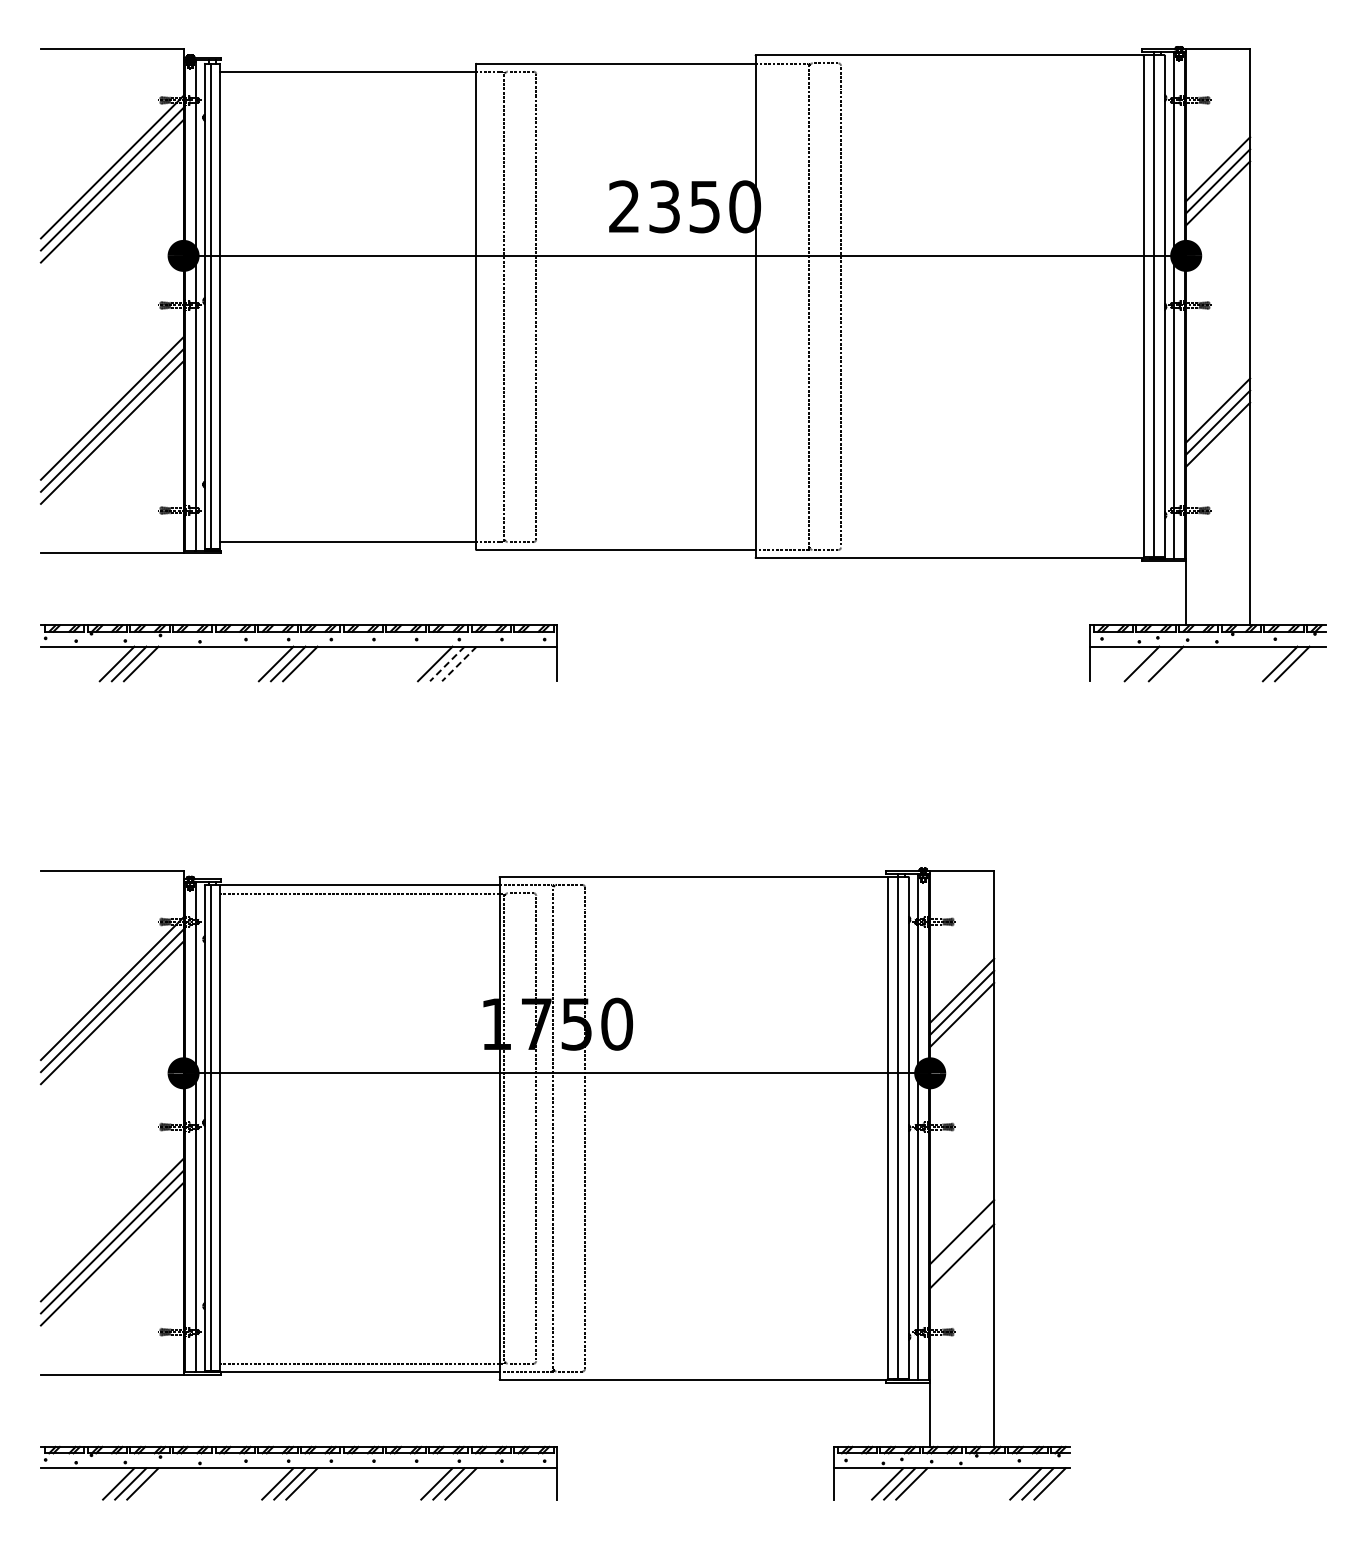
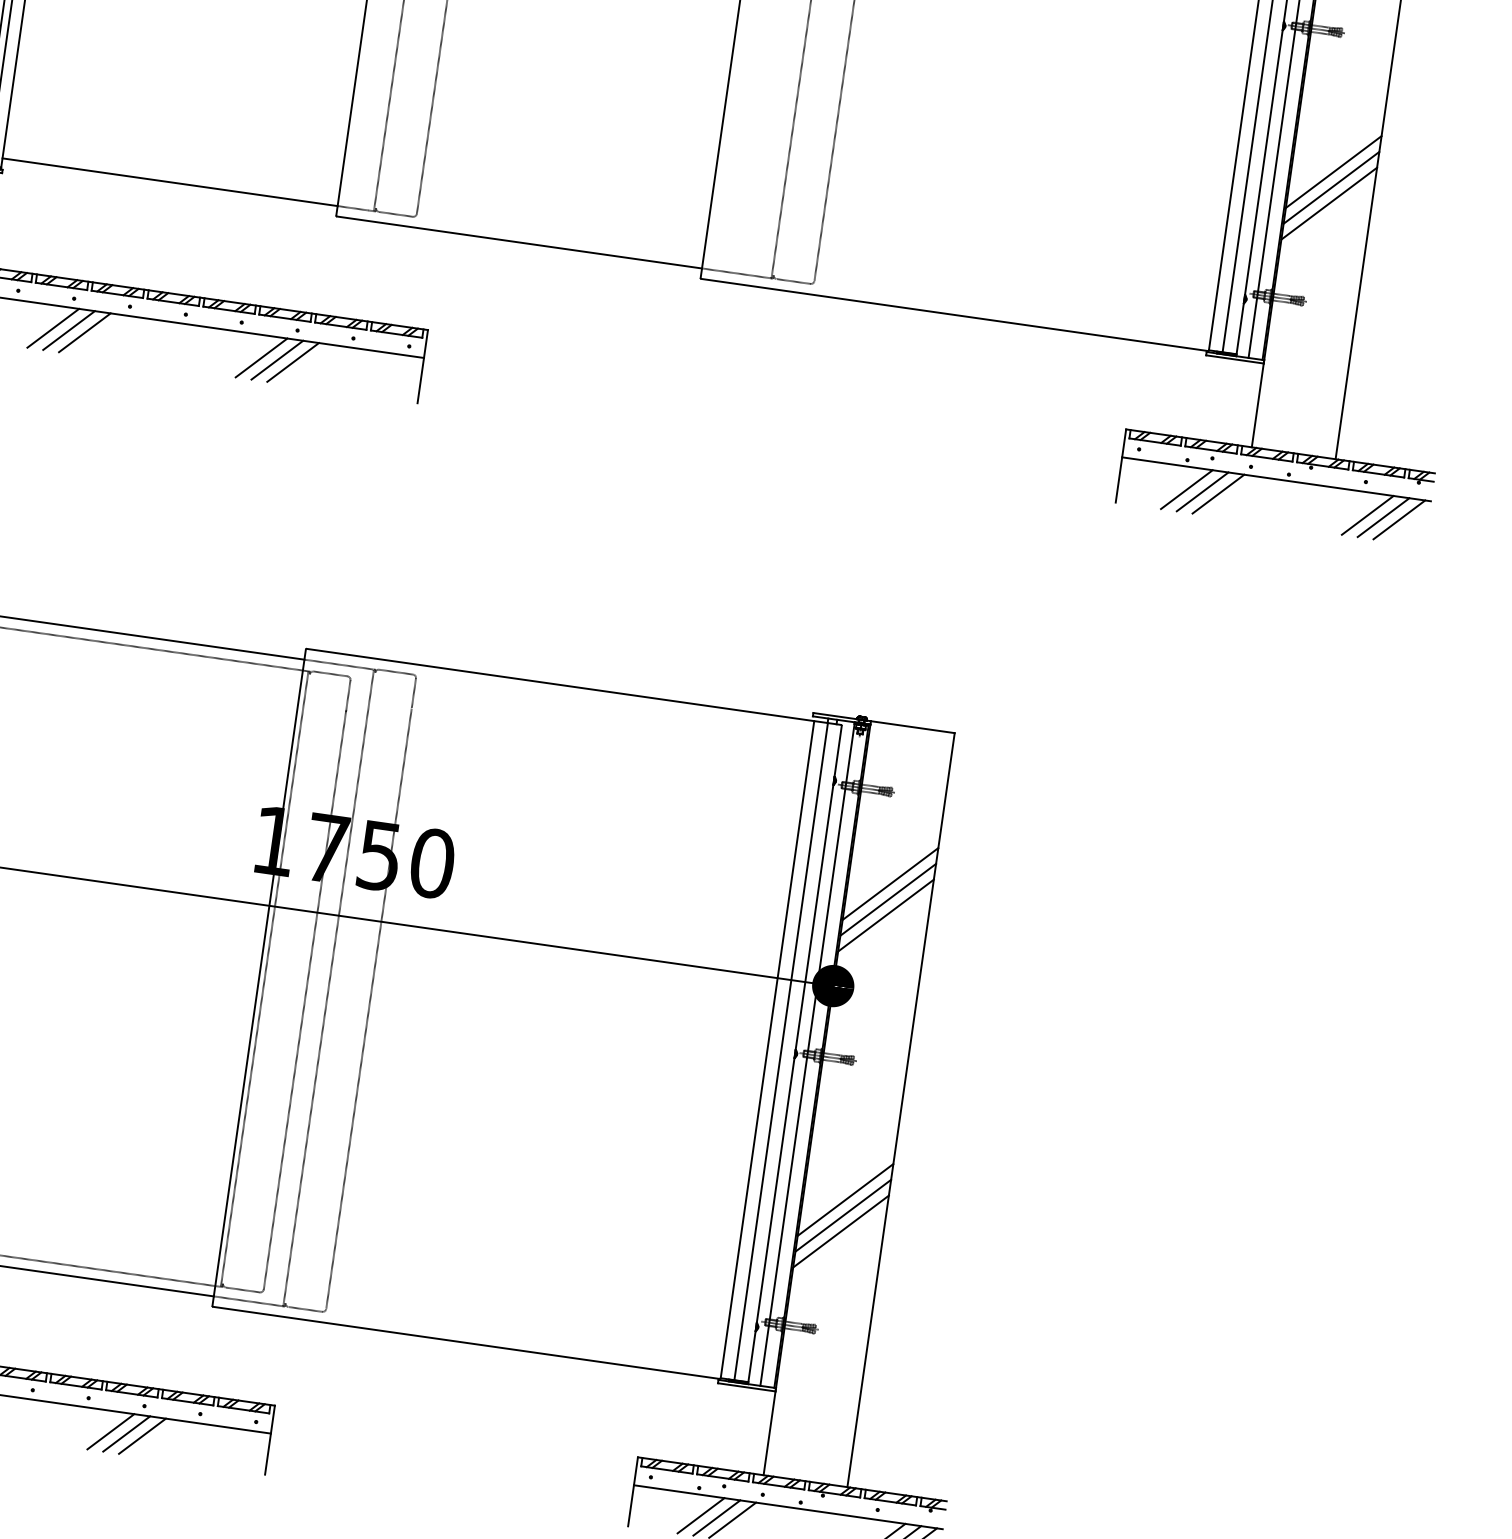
line: (1153, 663) -> (1201, 491), added
line: (1304, 663) -> (1399, 519), added
line: (447, 664) -> (277, 360), dashed -> solid
line: (459, 664) -> (293, 363), dashed -> solid
line: (962, 1244) -> (843, 1216), added

